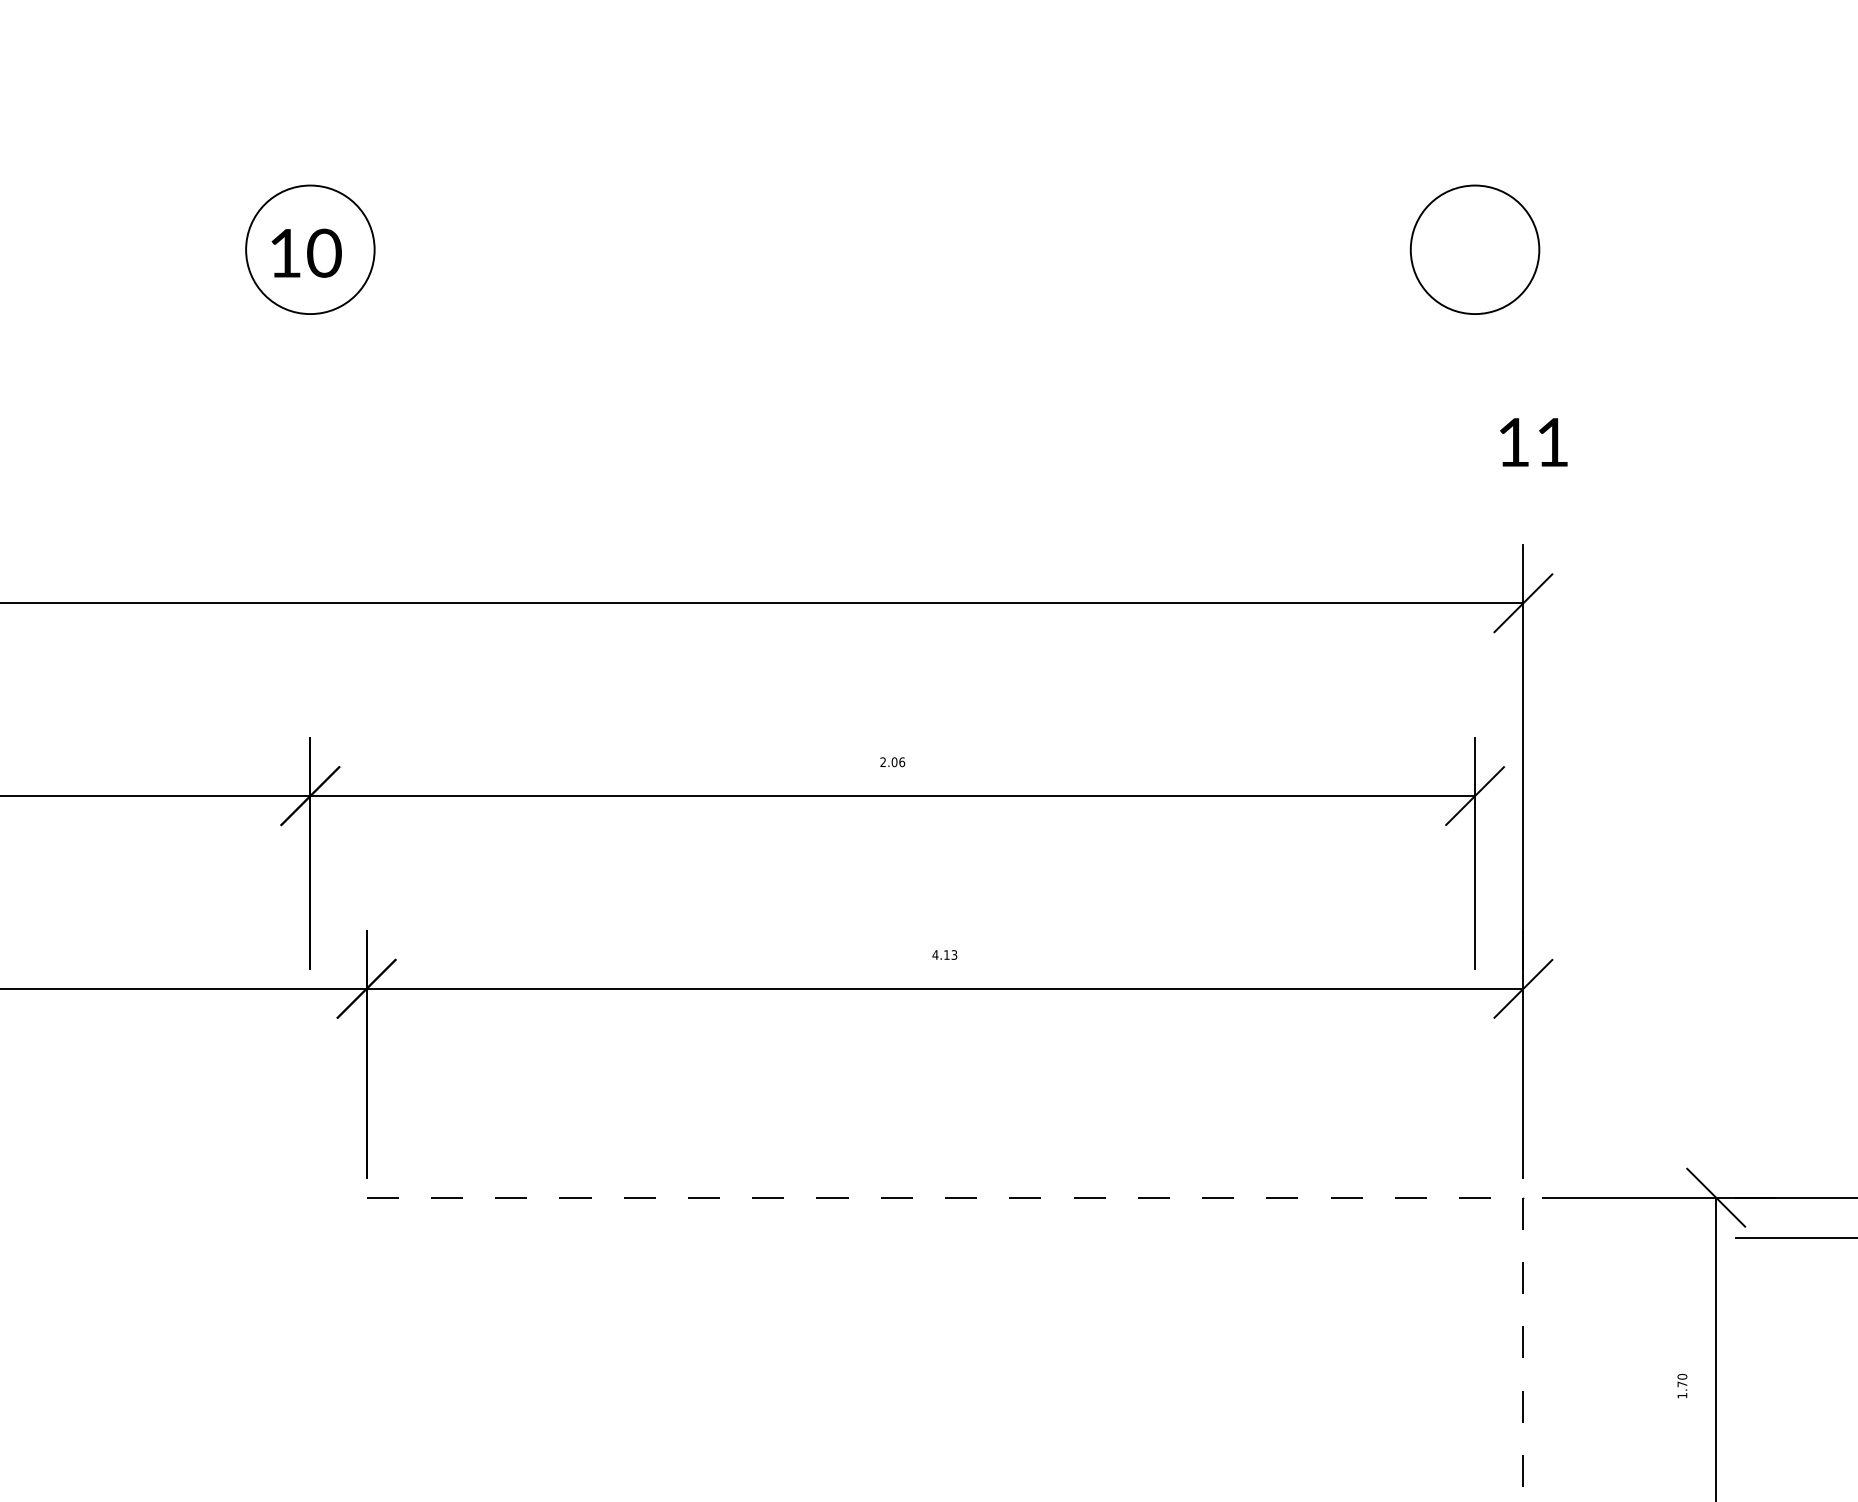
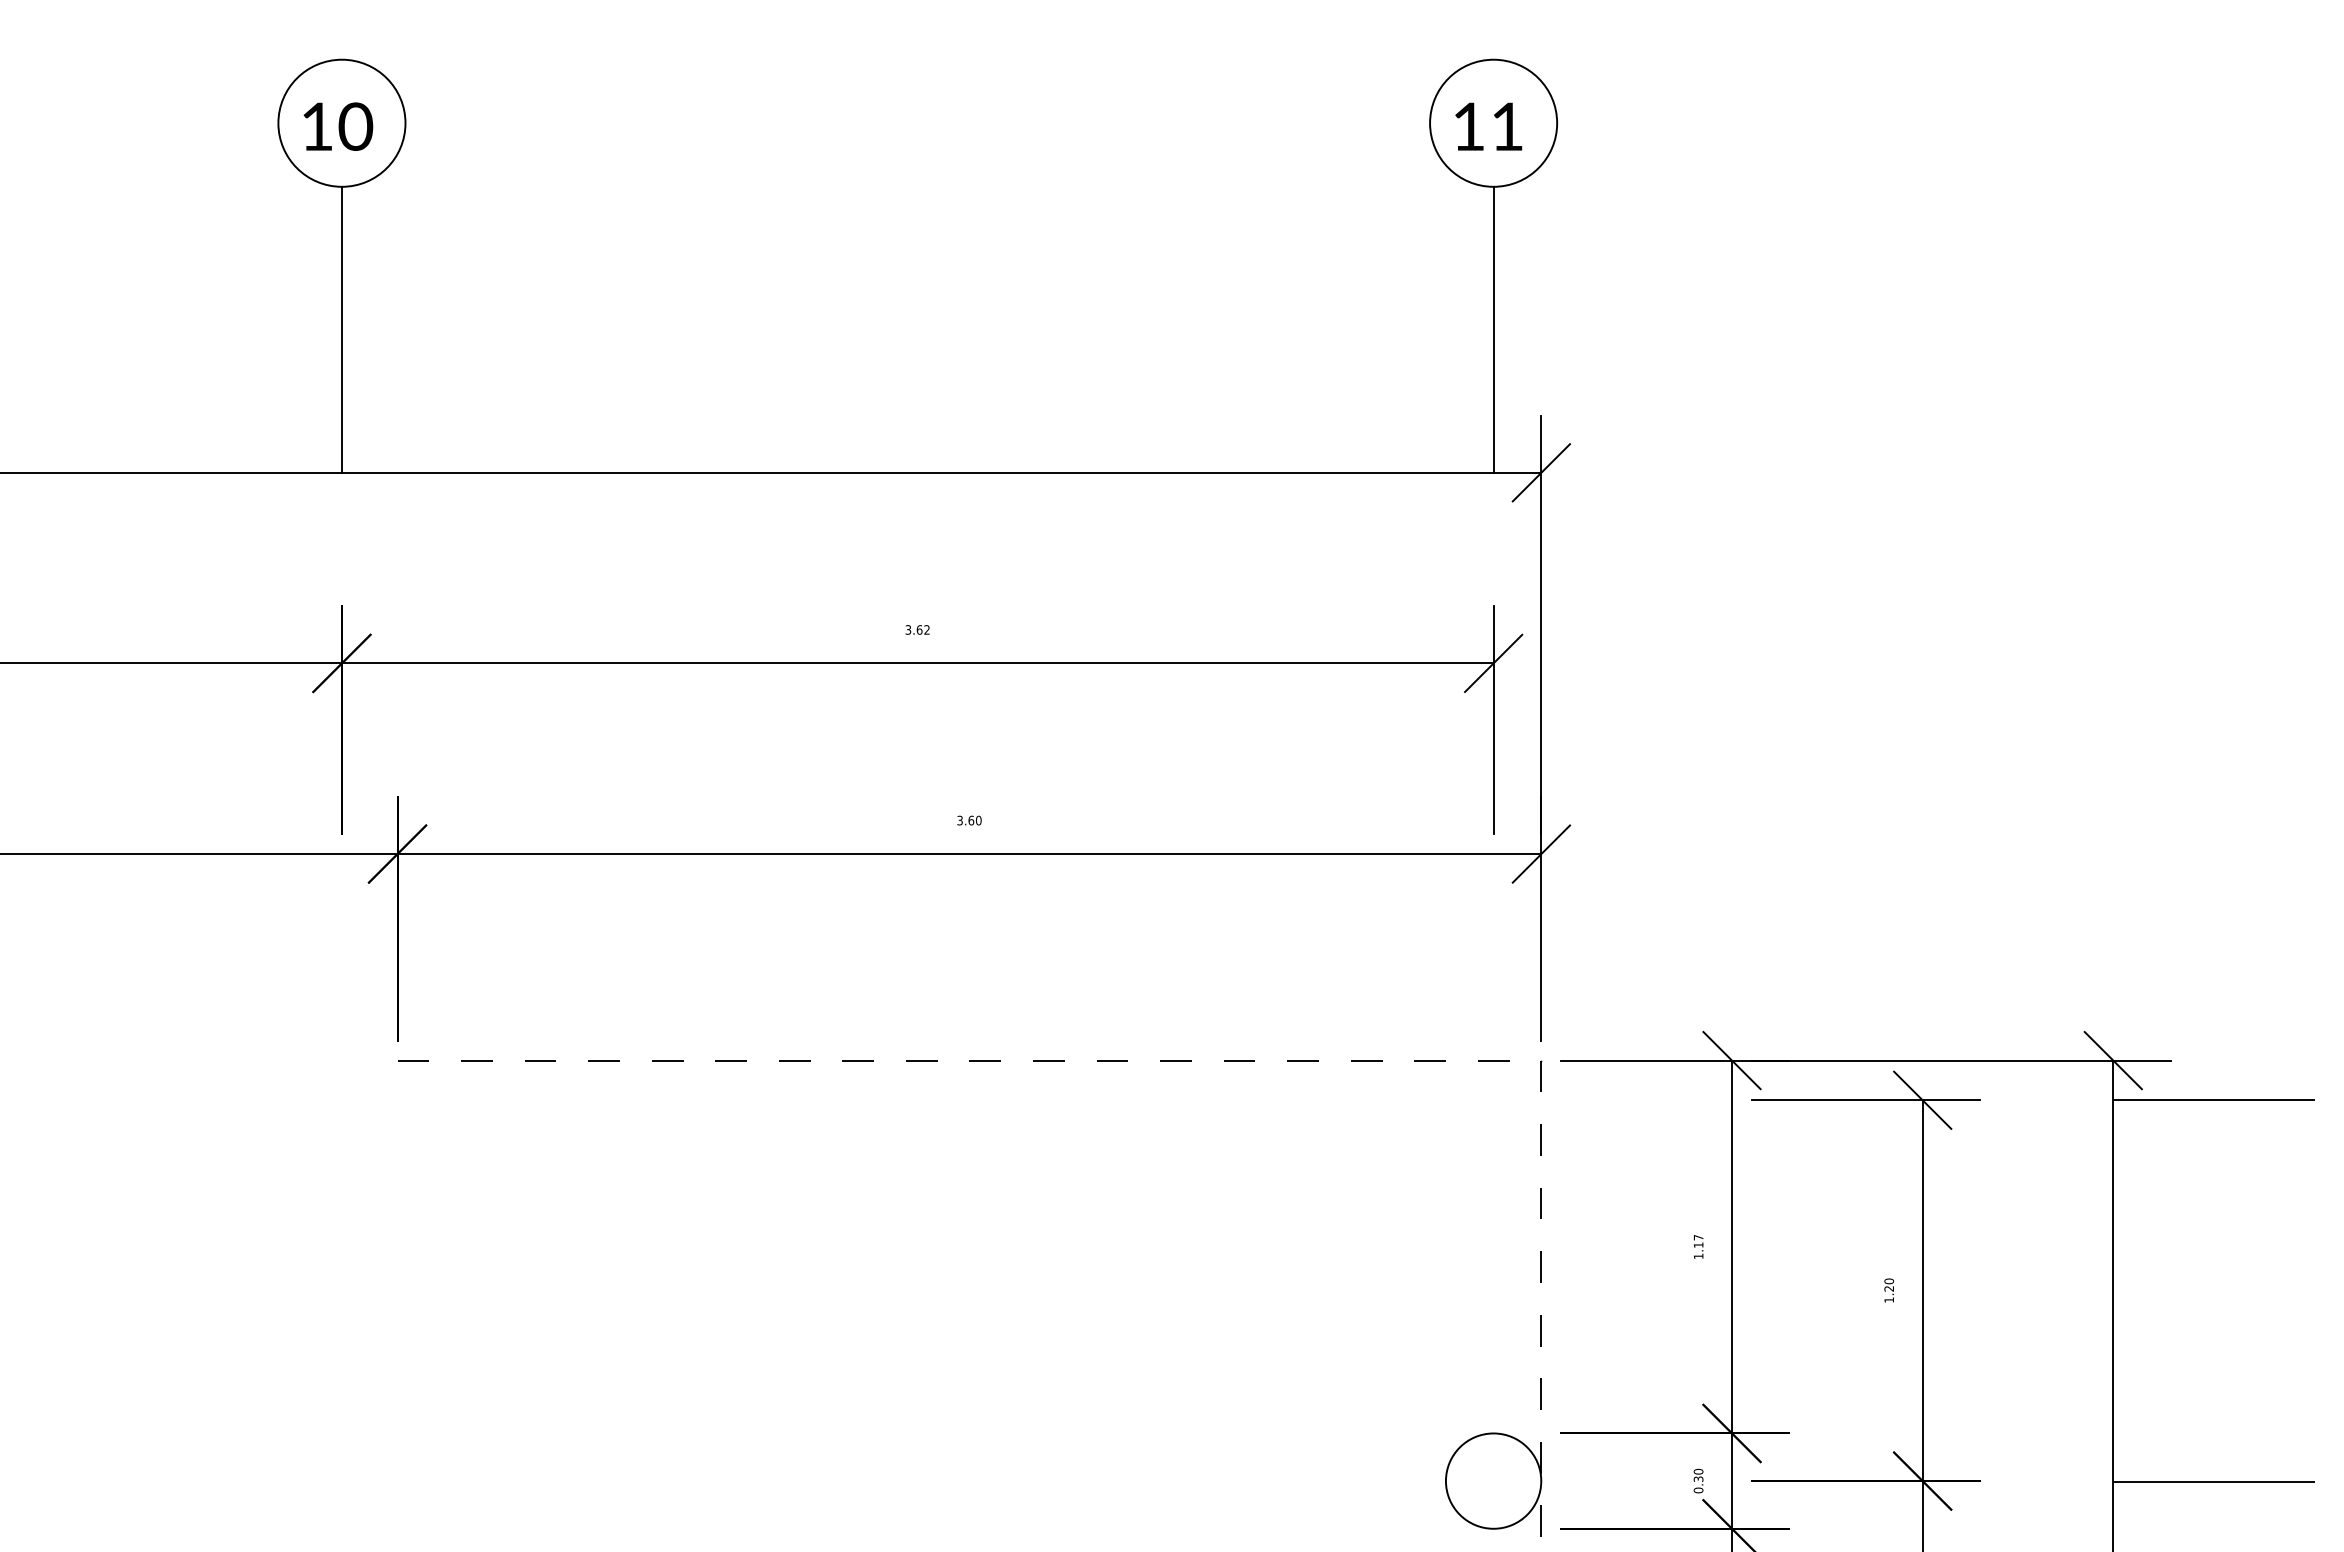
text: (1533, 442) -> (1488, 126), moved
line: (309, 458) -> (341, 329), added
line: (1474, 458) -> (1493, 329), added
text: (892, 761) -> (917, 629), 2.06 -> 3.62
text: (945, 954) -> (969, 820), 4.13 -> 3.60
text: (1682, 1379) -> (1698, 1240), 1.70 -> 1.17

